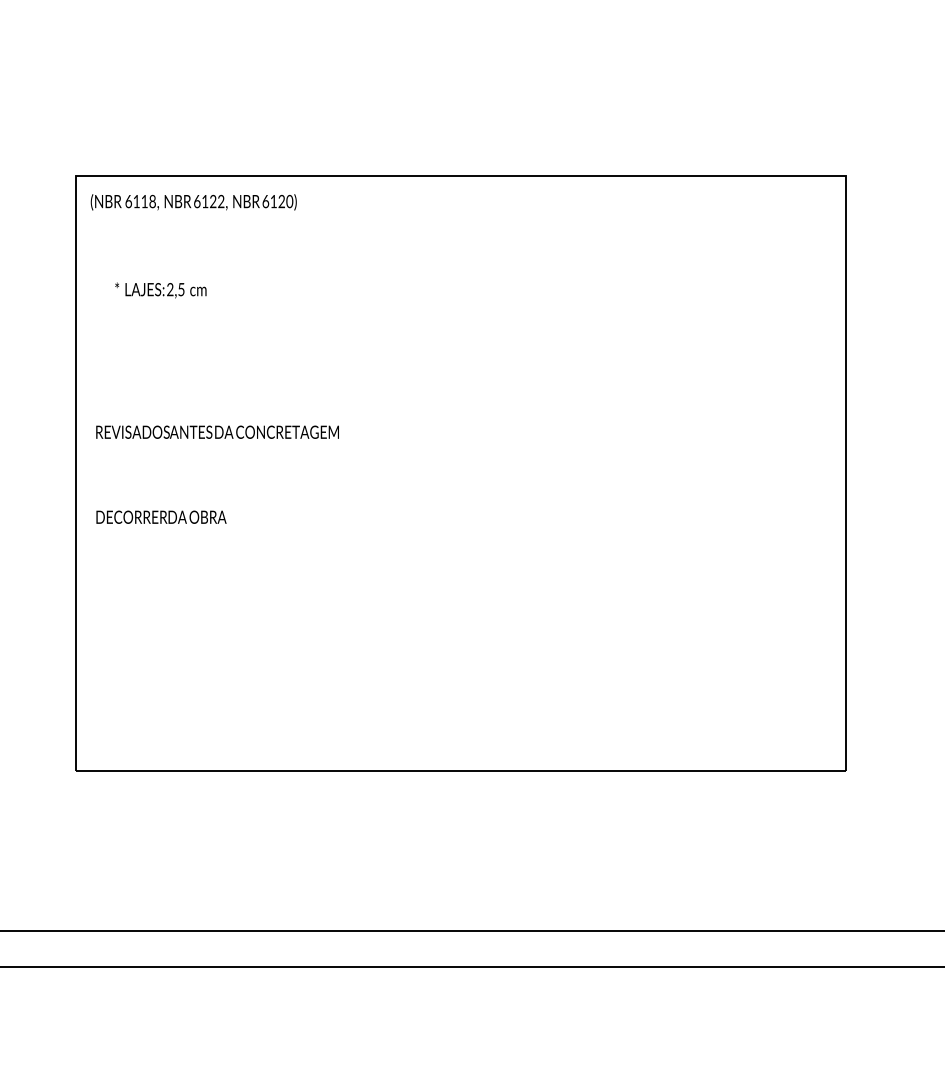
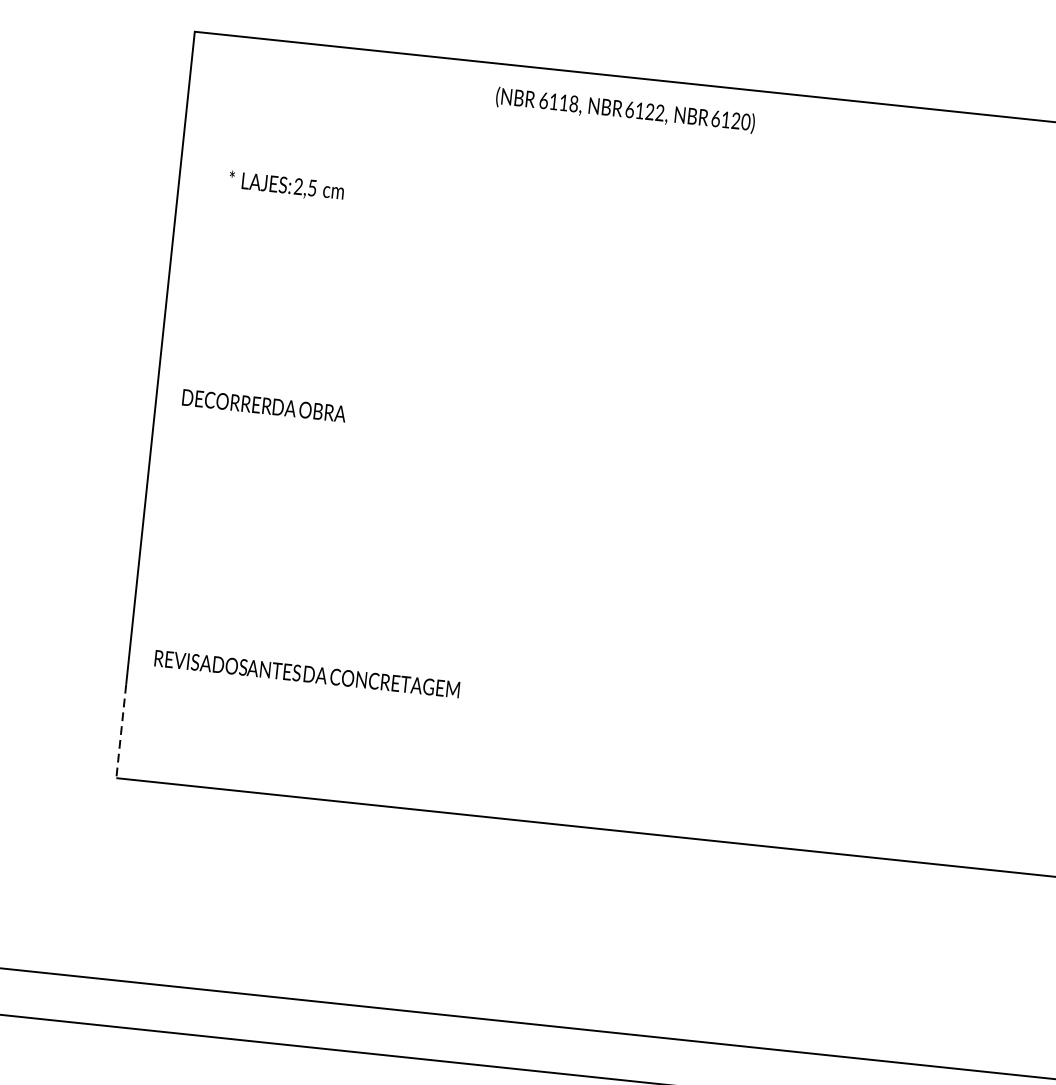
text: (193, 202) -> (625, 110), moved
text: (217, 431) -> (307, 673), moved
text: (161, 516) -> (264, 404), moved
line: (75, 734) -> (120, 732), solid -> dashed

